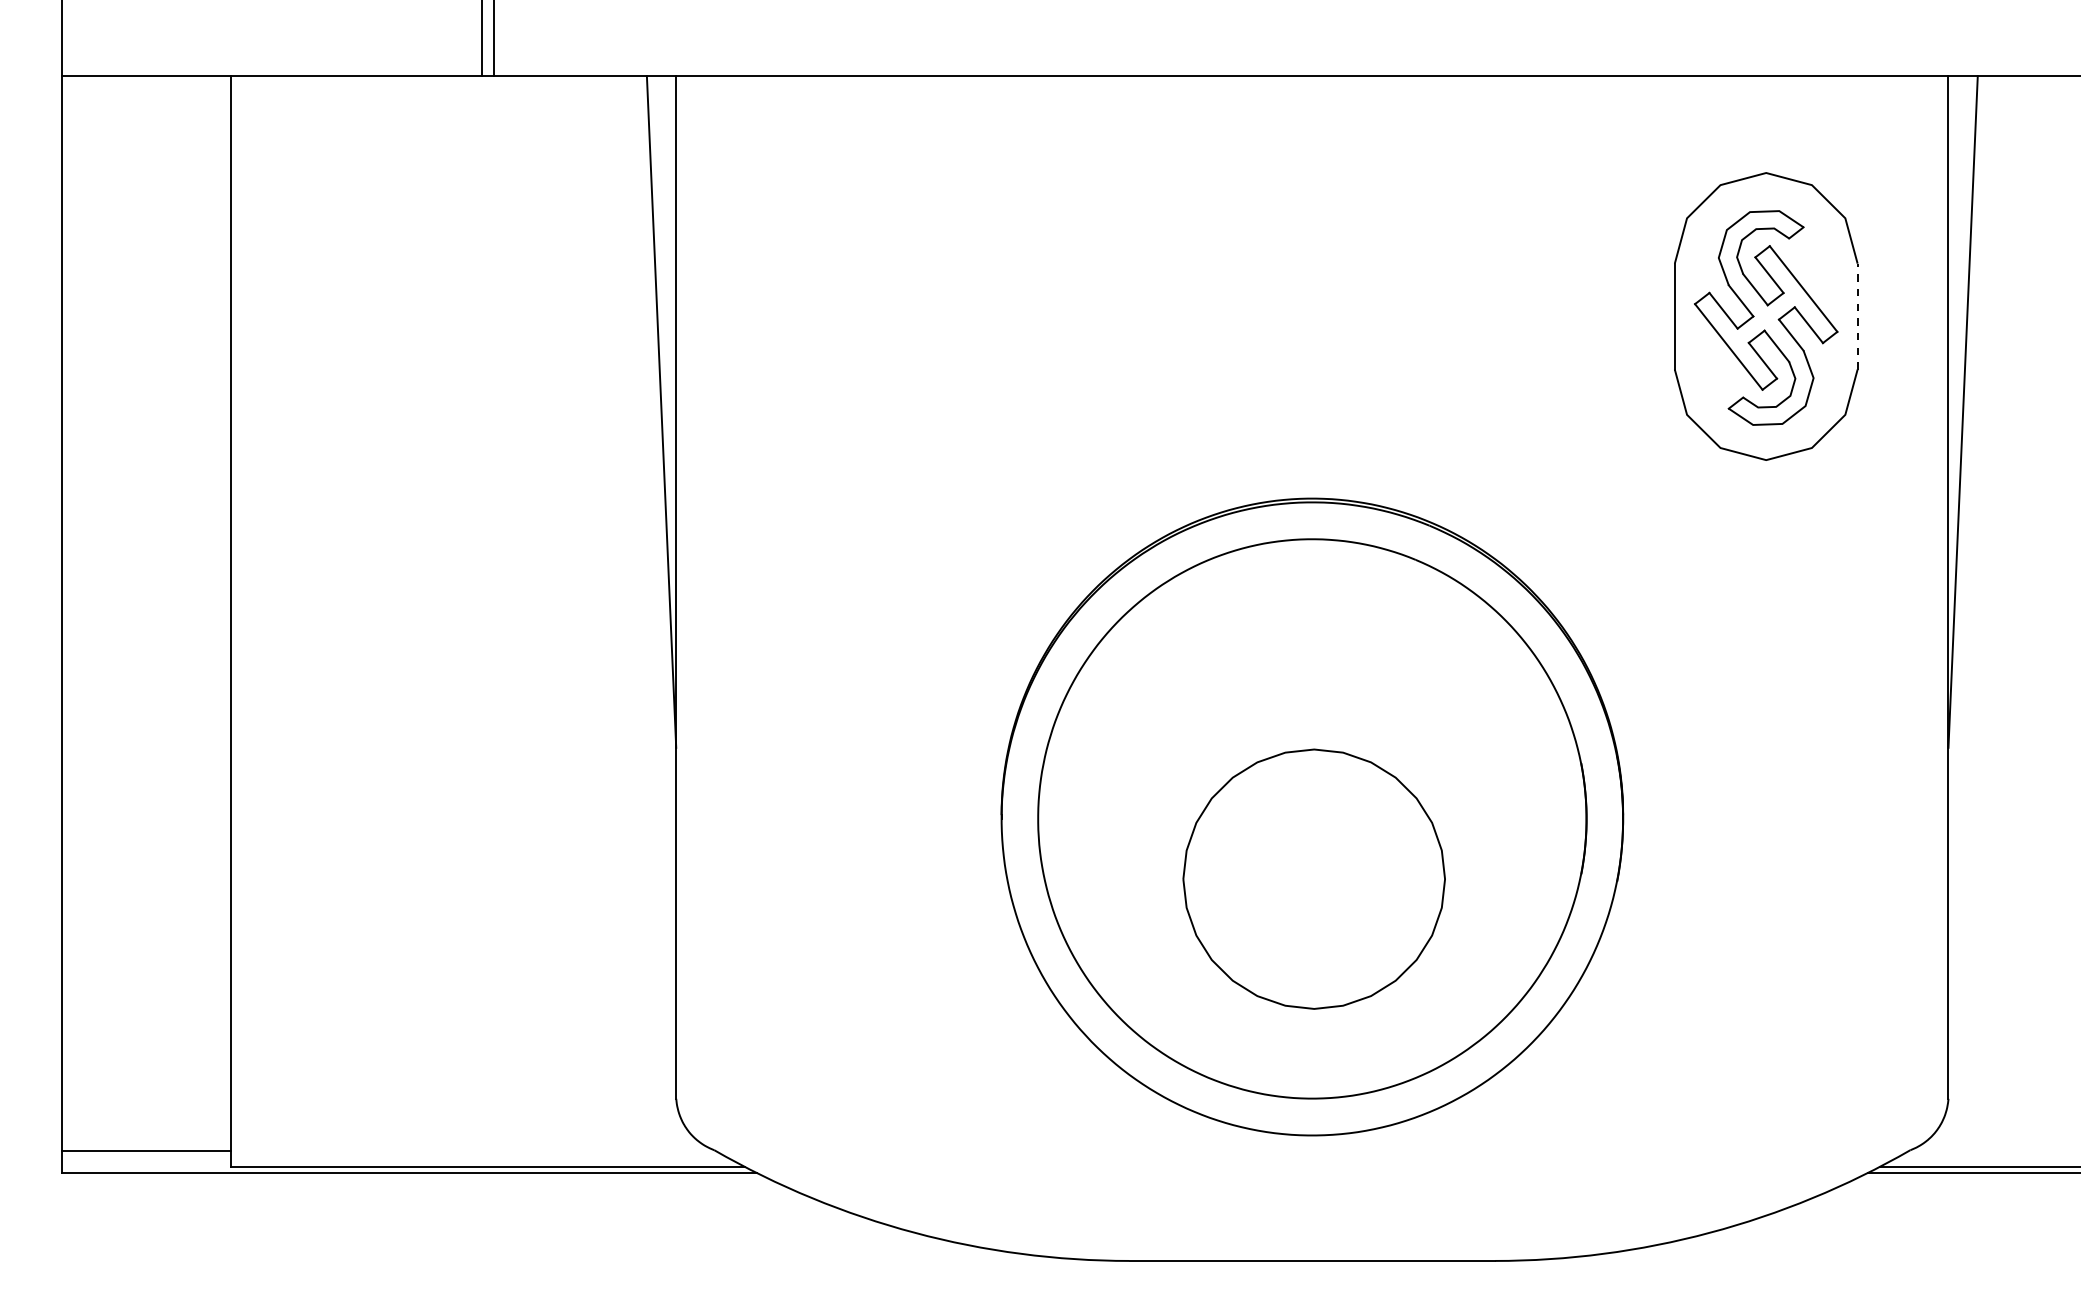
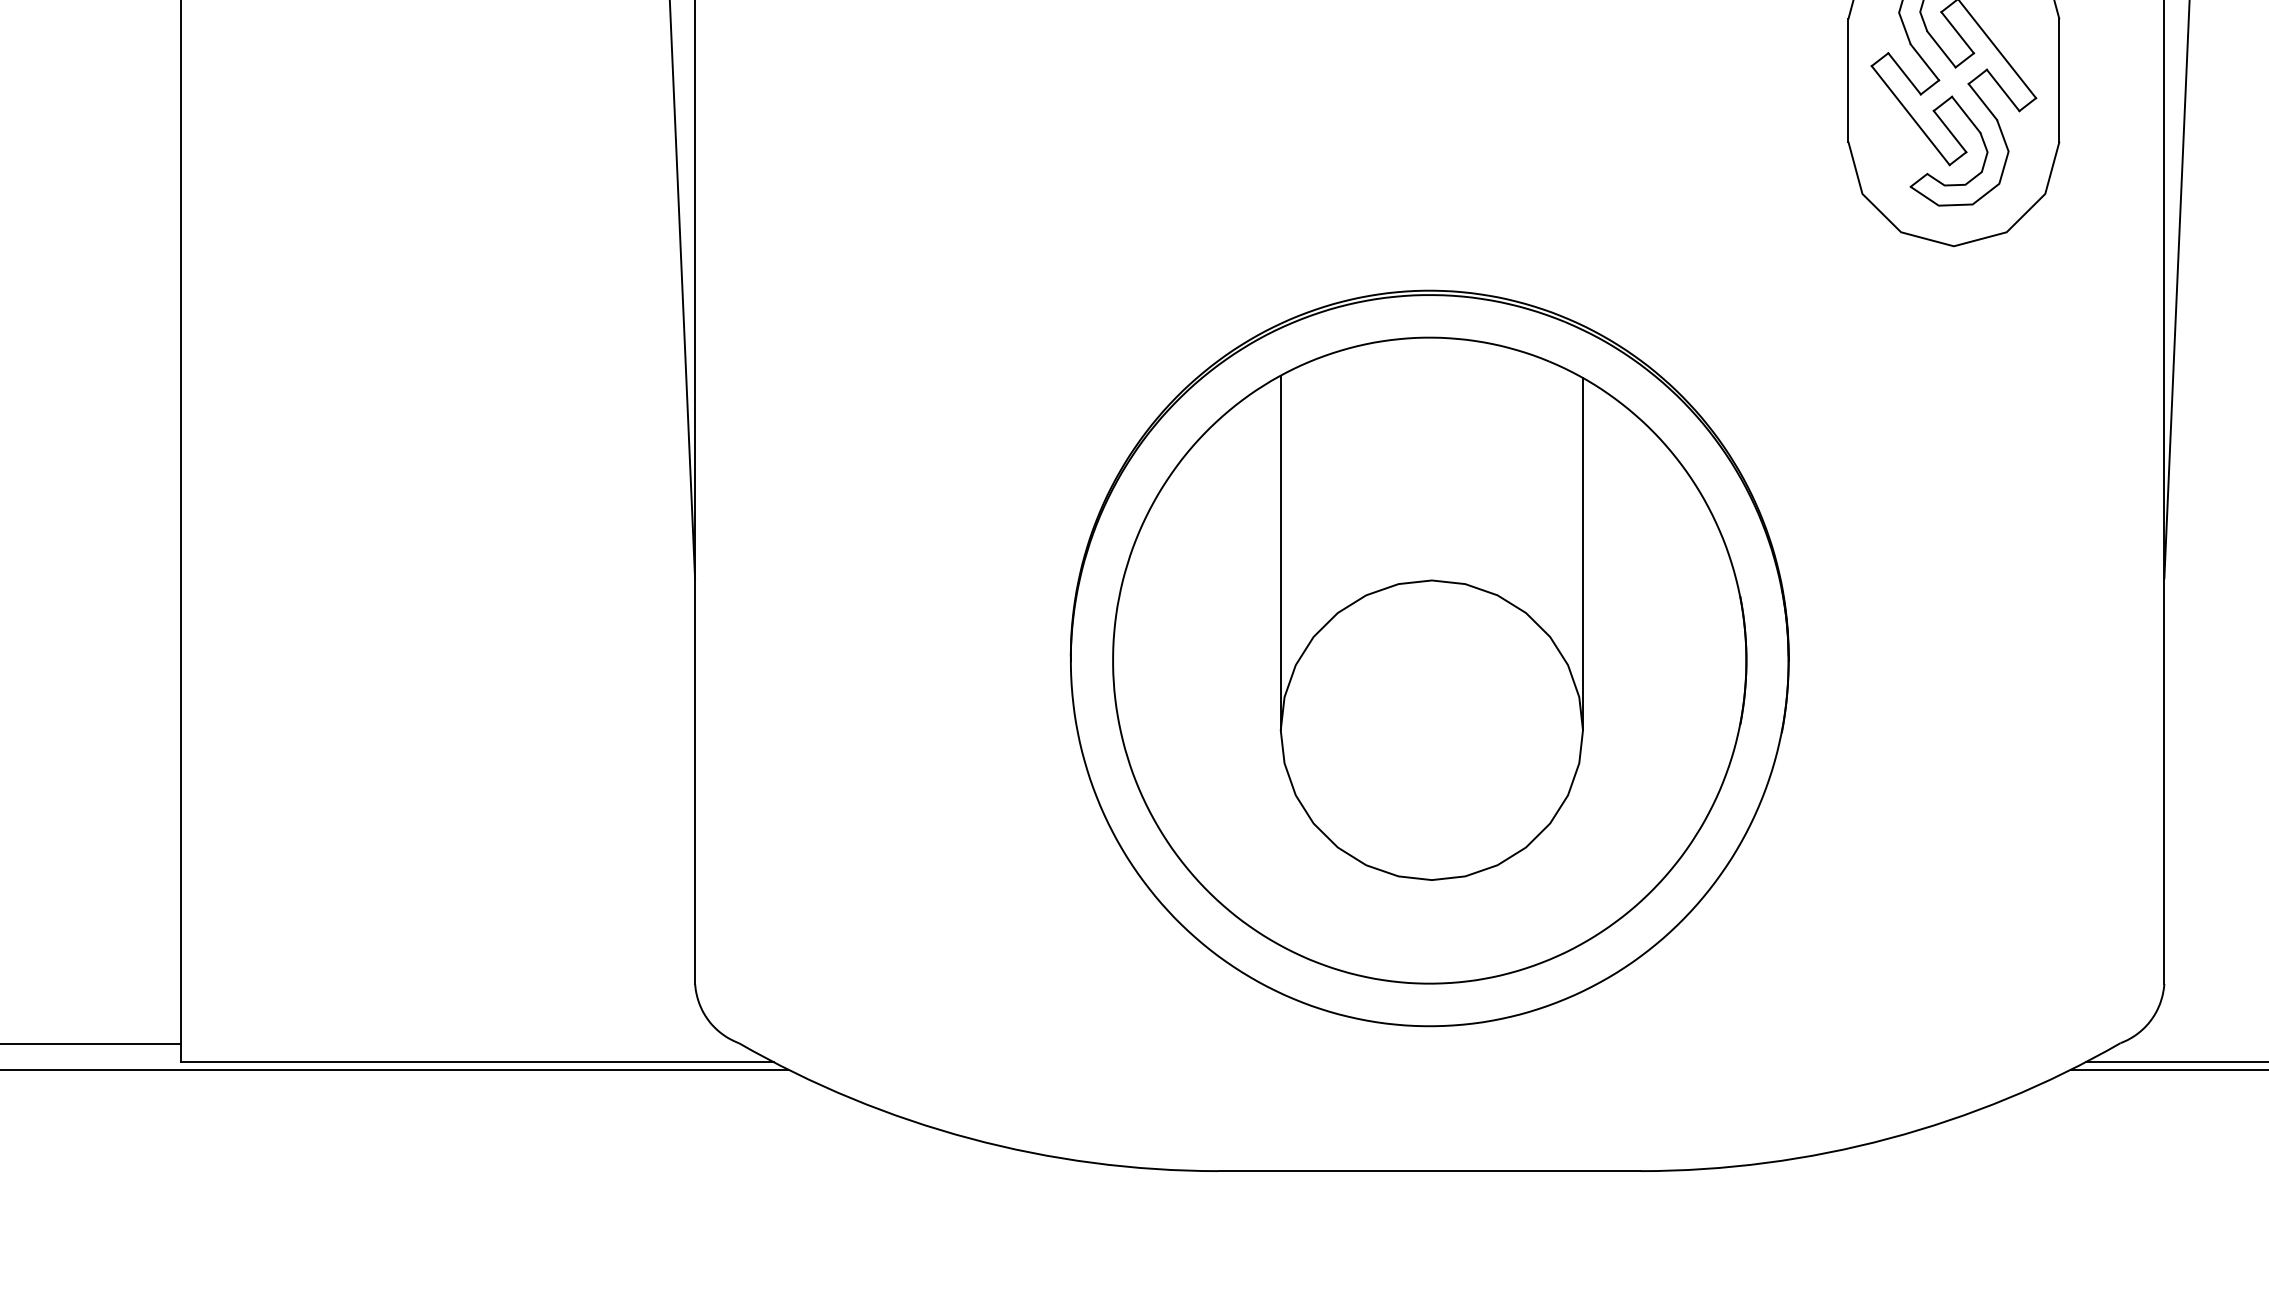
line: (1857, 316) -> (2059, 80), dashed -> solid
line: (1183, 725) -> (1280, 552), added
line: (1445, 726) -> (1583, 553), added

